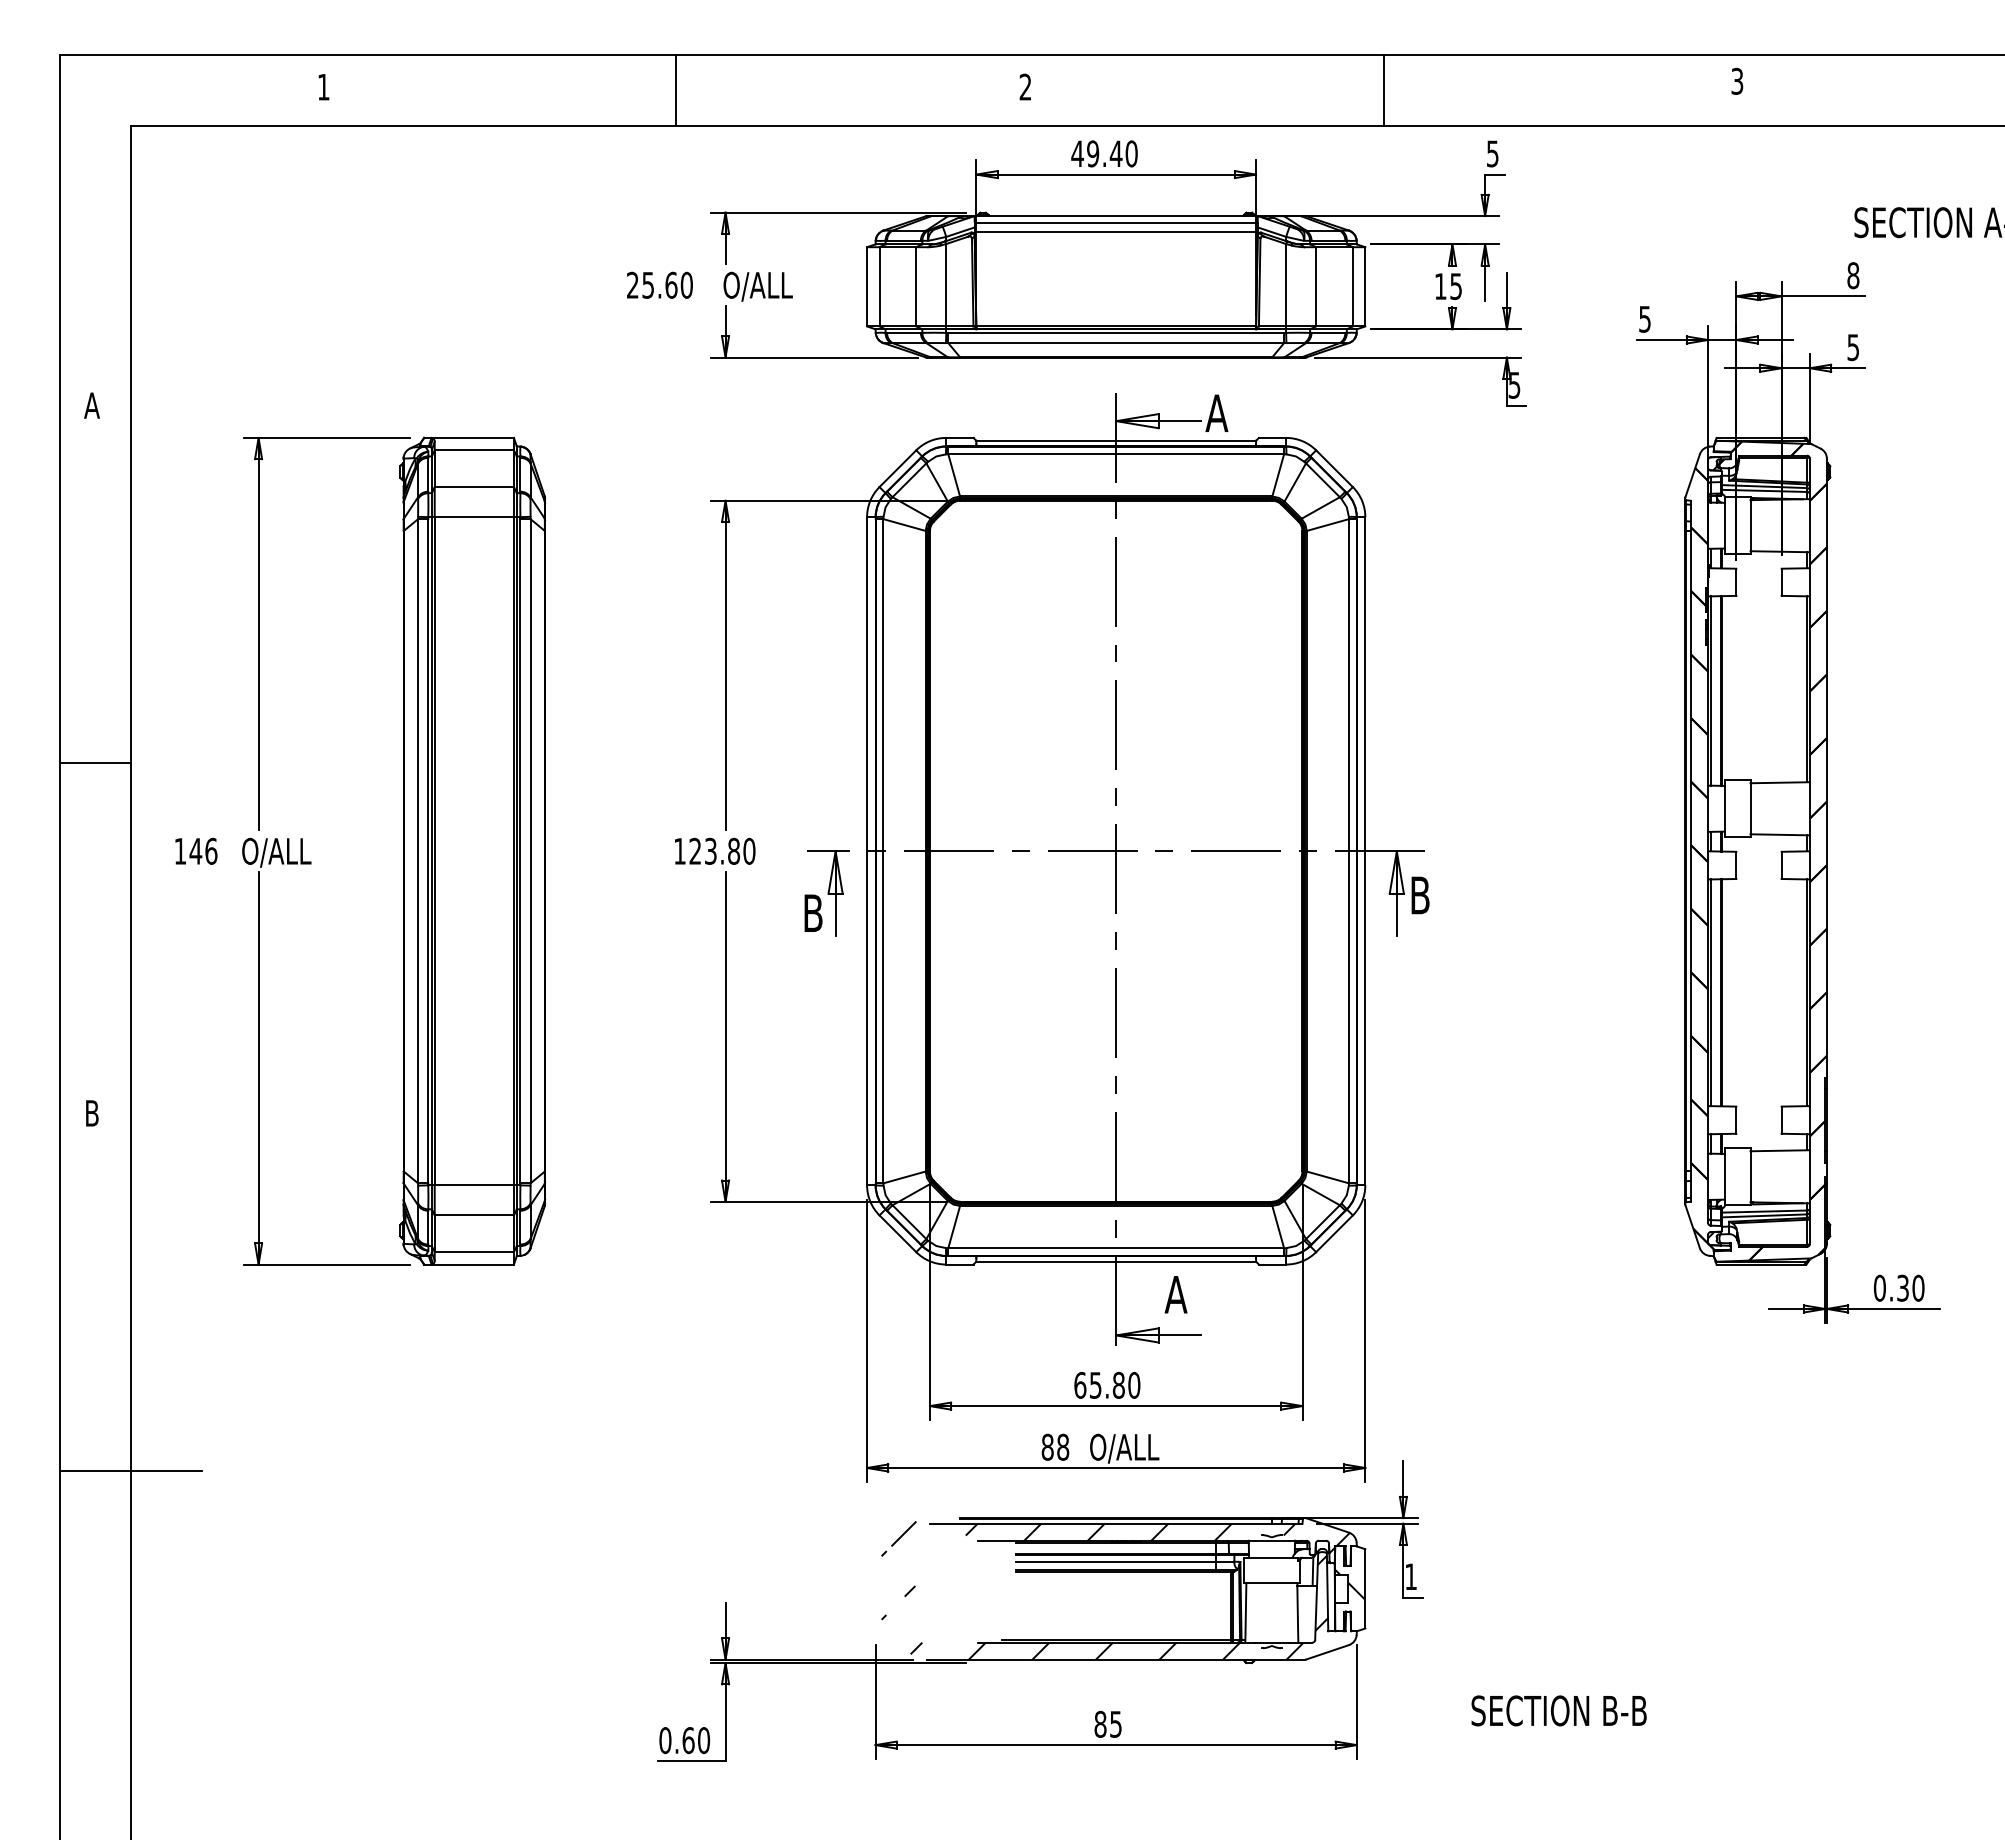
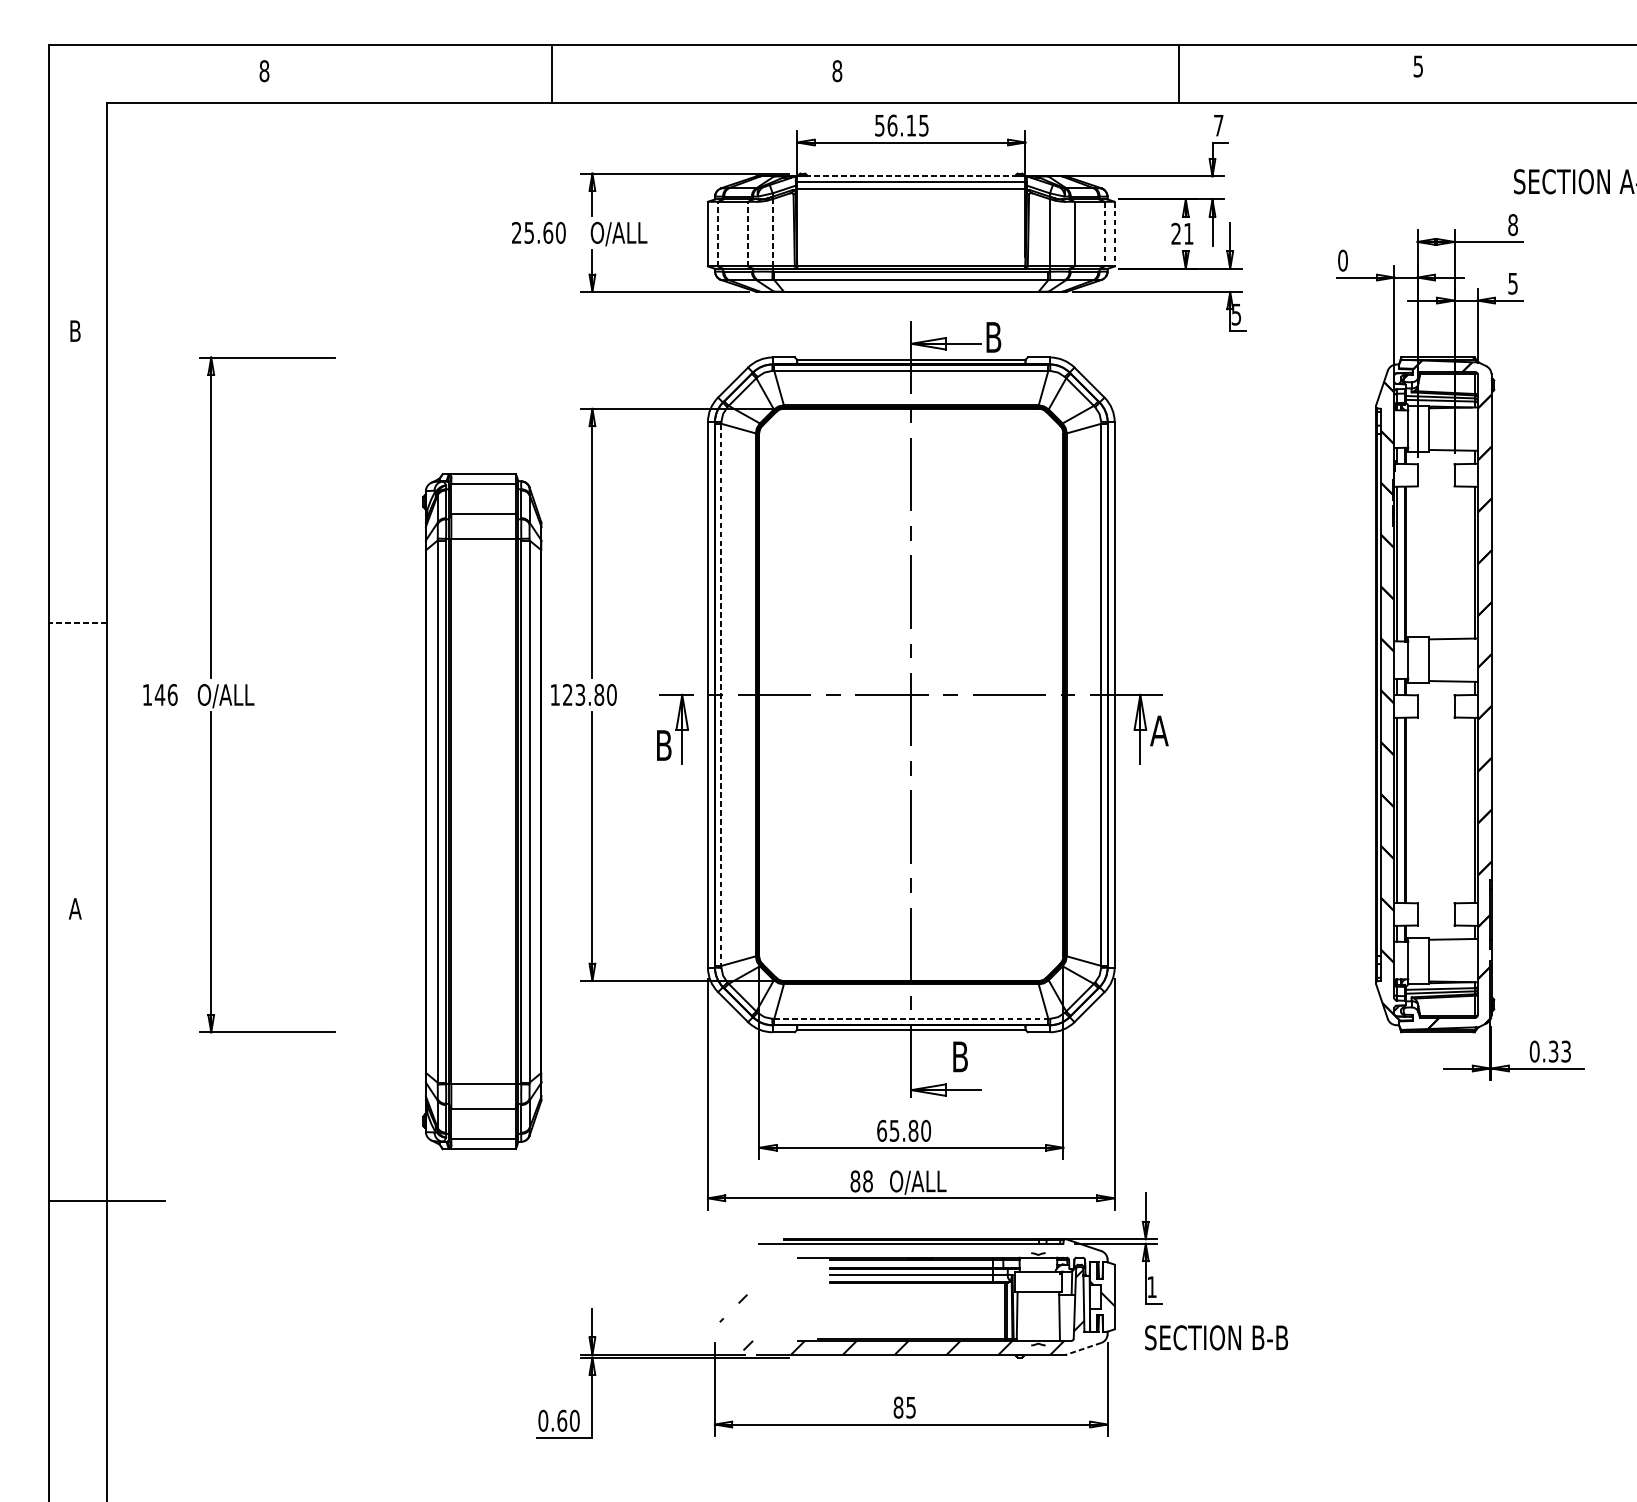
text: (1737, 80) -> (1418, 65), 3 -> 5
text: (323, 86) -> (264, 70), 1 -> 8
text: (1025, 86) -> (837, 70), 2 -> 8
line: (1383, 90) -> (1178, 73), moved
text: (1104, 153) -> (901, 125), 49.40 -> 56.15
text: (1492, 153) -> (1218, 125), 5 -> 7
line: (1115, 216) -> (910, 176), solid -> dashed
line: (946, 284) -> (772, 232), solid -> dashed
line: (879, 286) -> (718, 233), solid -> dashed
line: (916, 286) -> (748, 233), solid -> dashed
line: (1352, 286) -> (1104, 233), solid -> dashed
line: (1365, 286) -> (1114, 233), solid -> dashed
text: (1447, 286) -> (1181, 233), 15 -> 21
text: (1645, 318) -> (1343, 259), 5 -> 0
text: (91, 405) -> (74, 331), A -> B
text: (1216, 412) -> (993, 336), A -> B
line: (95, 762) -> (78, 622), solid -> dashed
part: (472, 850) -> (482, 810), moved
line: (883, 851) -> (721, 695), solid -> dashed
text: (1419, 895) -> (1158, 731), B -> A
text: (91, 1113) -> (74, 908), B -> A
line: (1116, 1248) -> (911, 1019), solid -> dashed
text: (1918, 1287) -> (1566, 1050), 0.30 -> 0.33
text: (1175, 1294) -> (959, 1056), A -> B
hatch: (1115, 1538) -> (910, 1255), removed
line: (1327, 1652) -> (1083, 1348), solid -> dashed
text: (1558, 1710) -> (1216, 1337), moved

